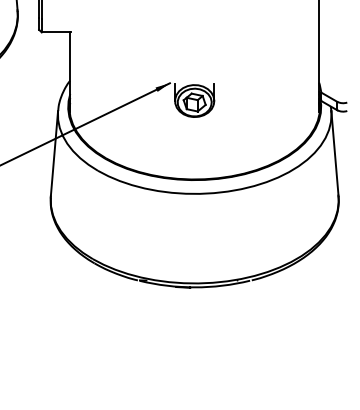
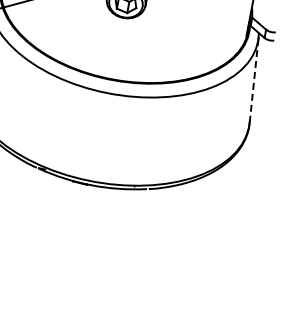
line: (334, 153) -> (253, 79), solid -> dashed

